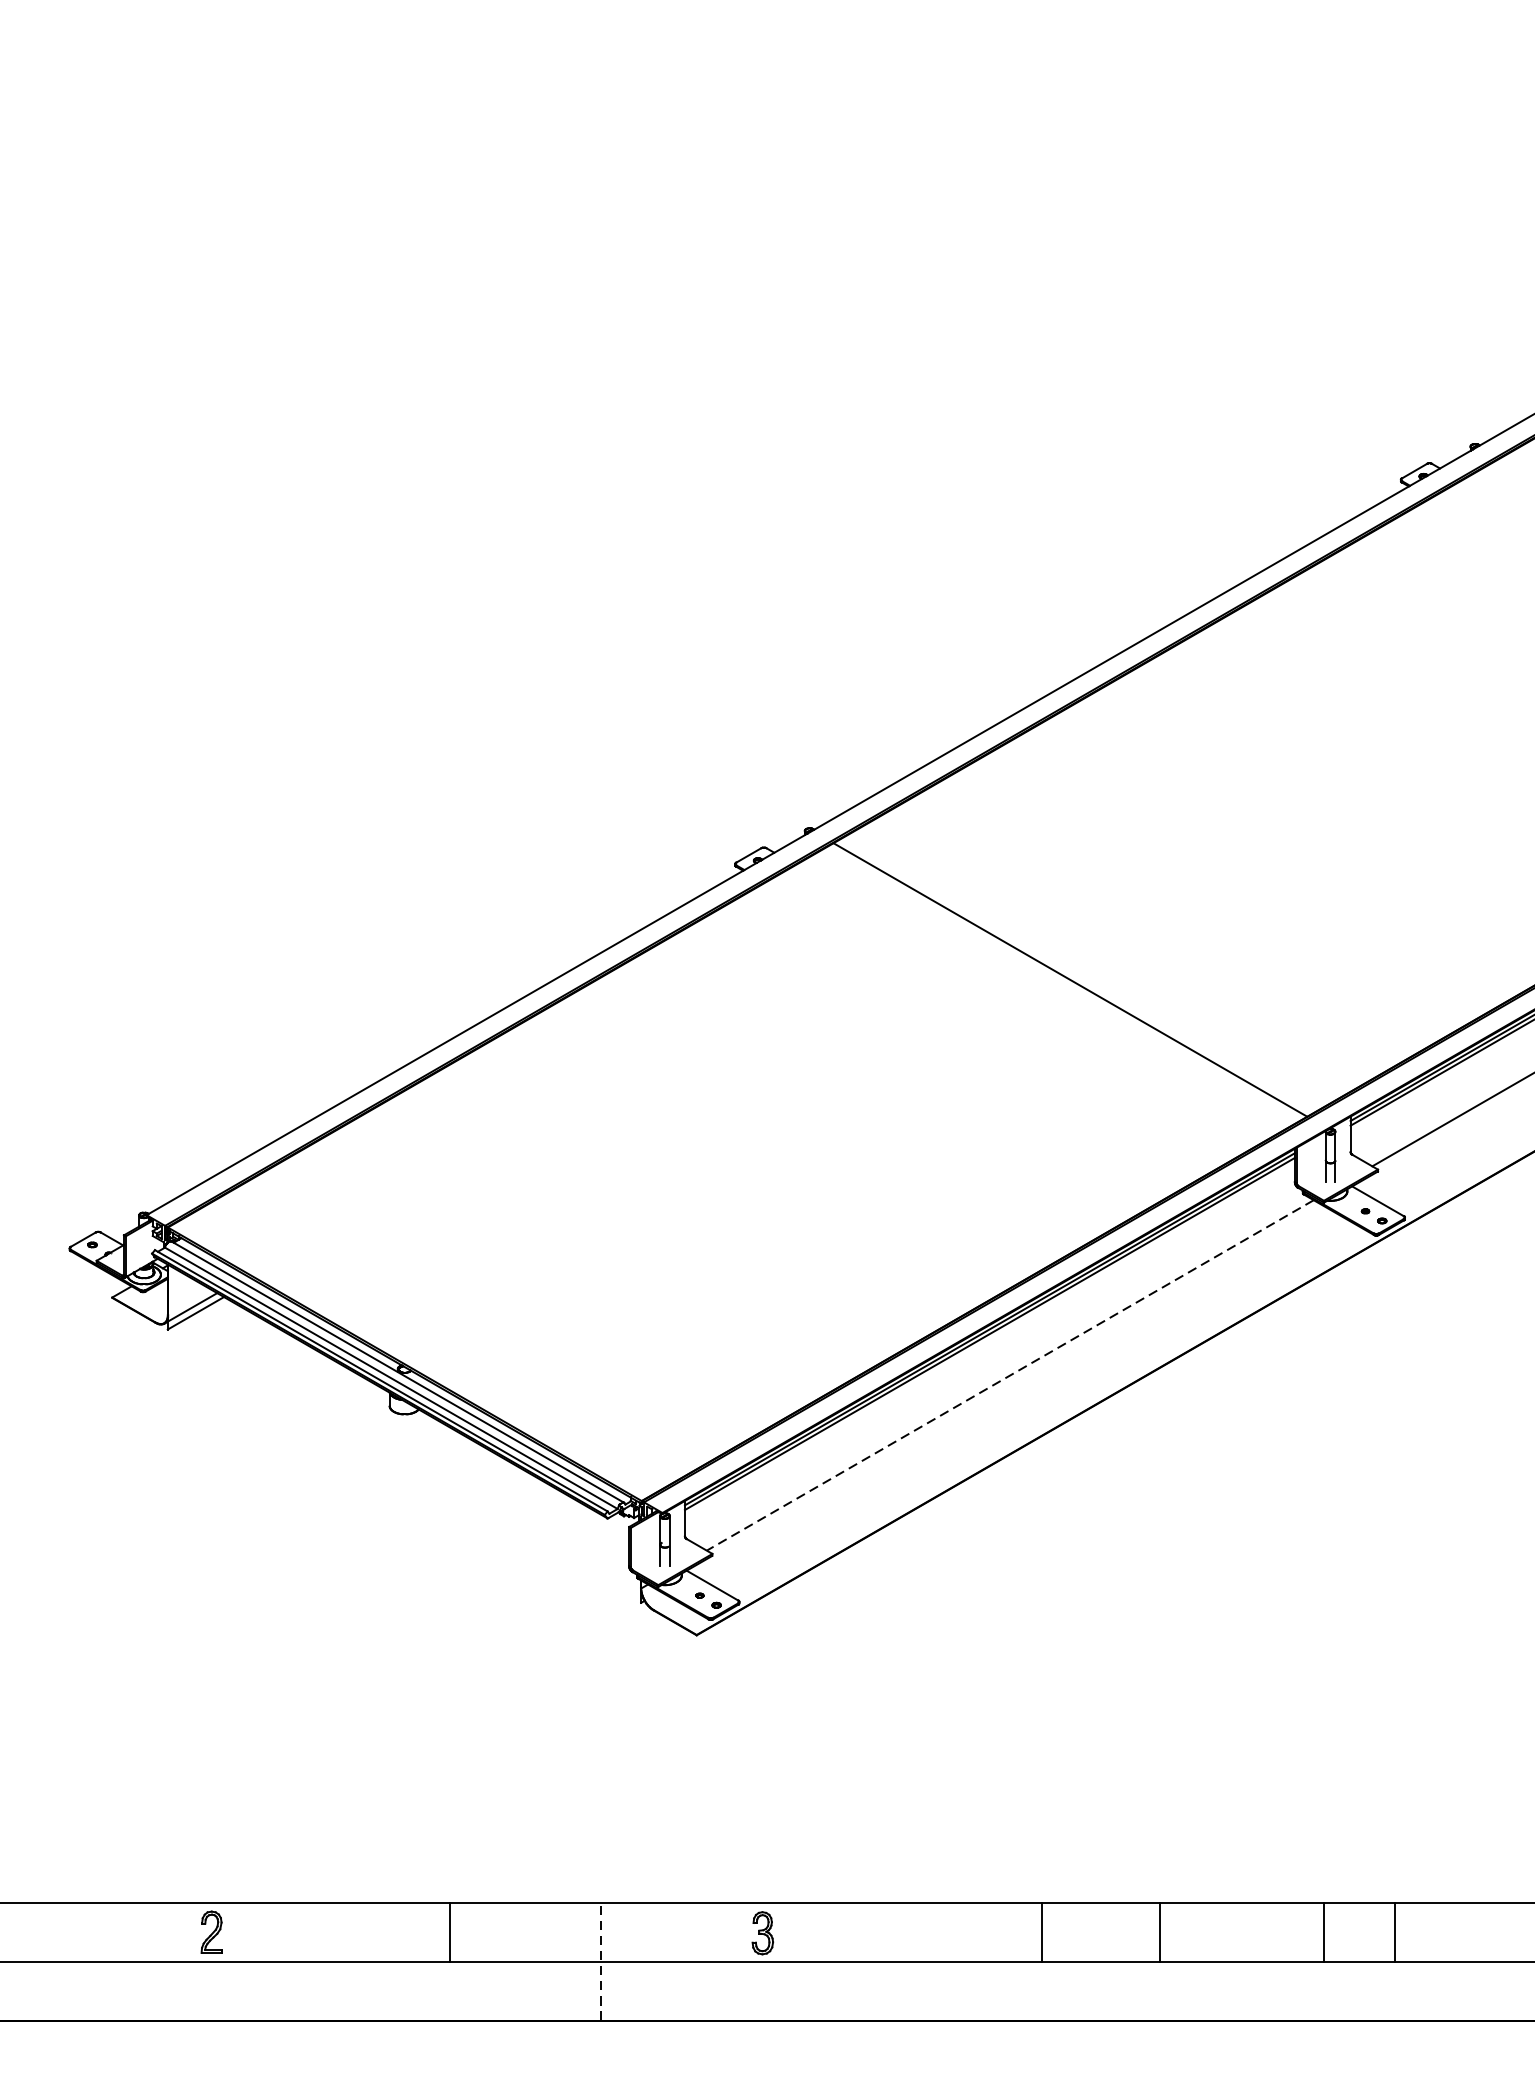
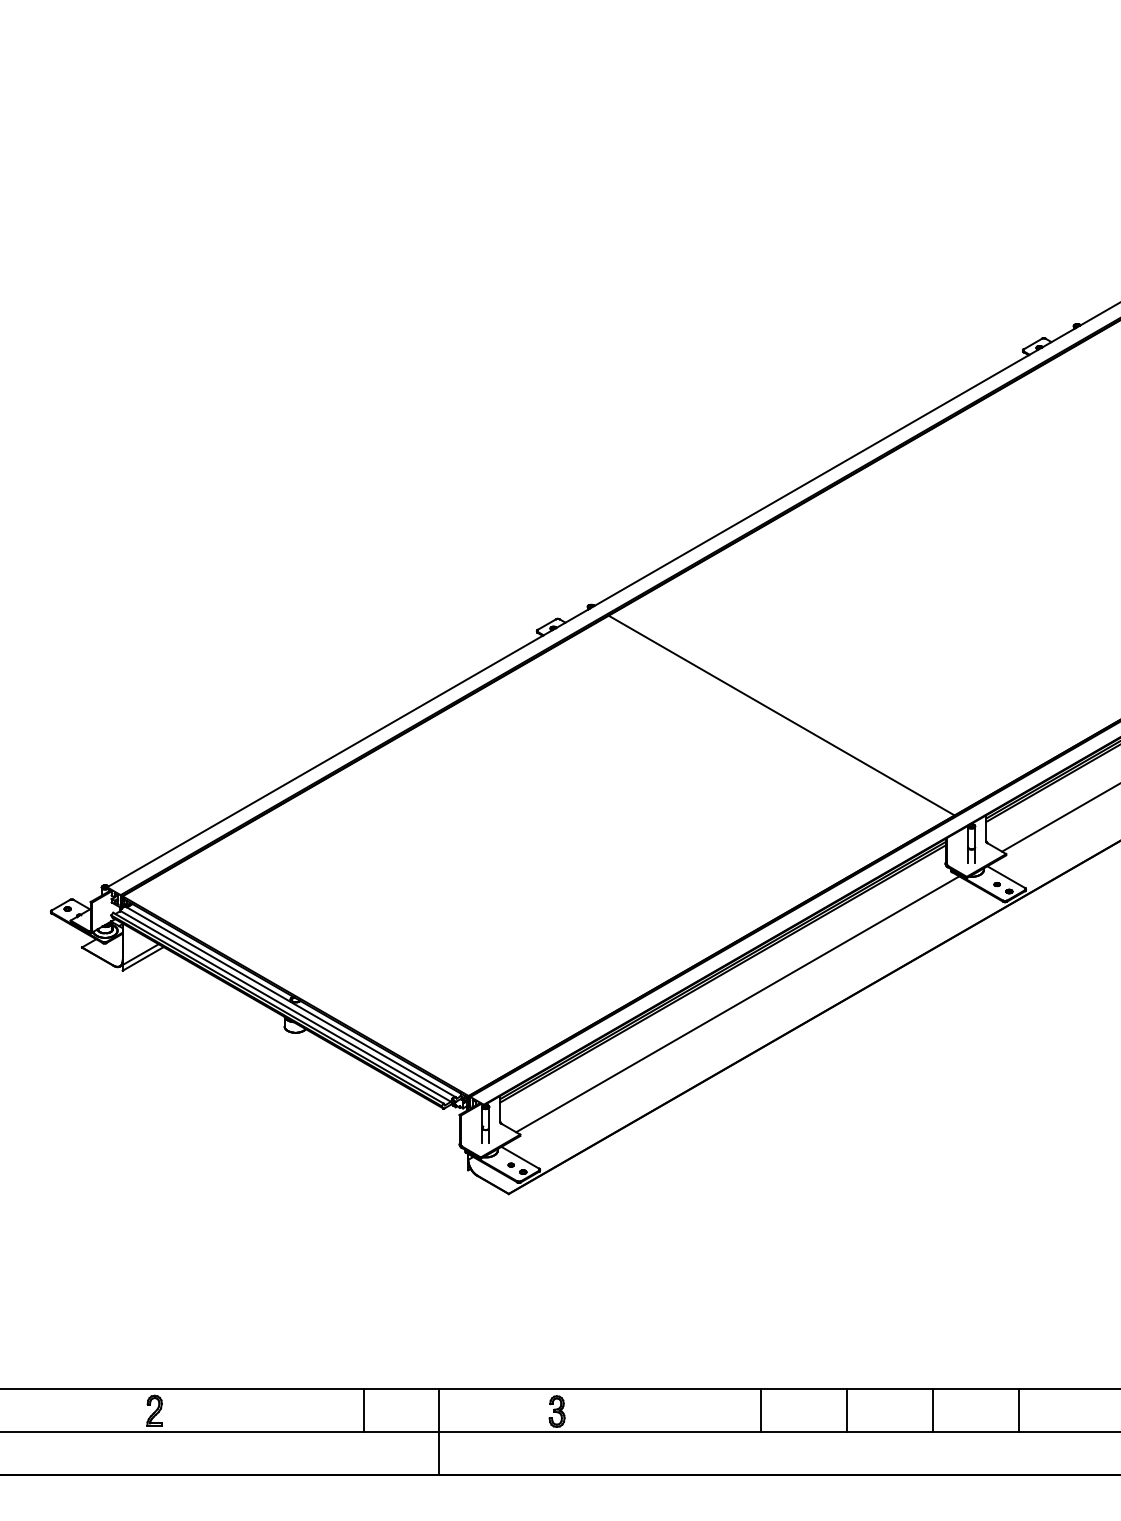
line: (1009, 1375) -> (737, 1004), dashed -> solid
line: (449, 1931) -> (363, 1410), moved
line: (1324, 1931) -> (933, 1410), moved
line: (601, 1961) -> (439, 1432), dashed -> solid

